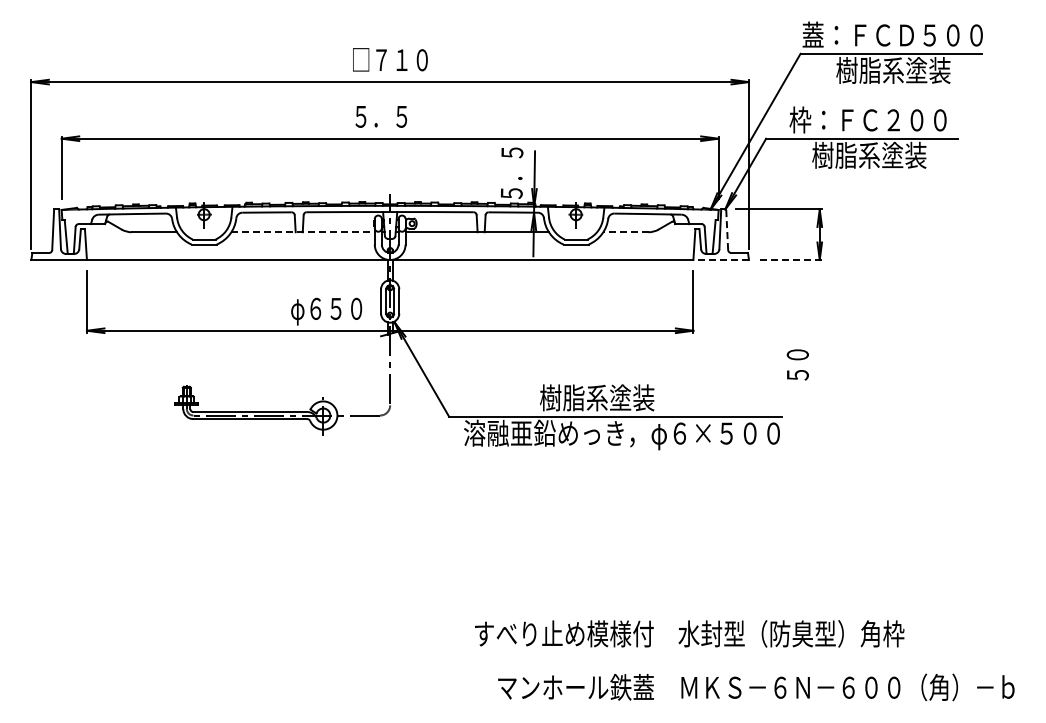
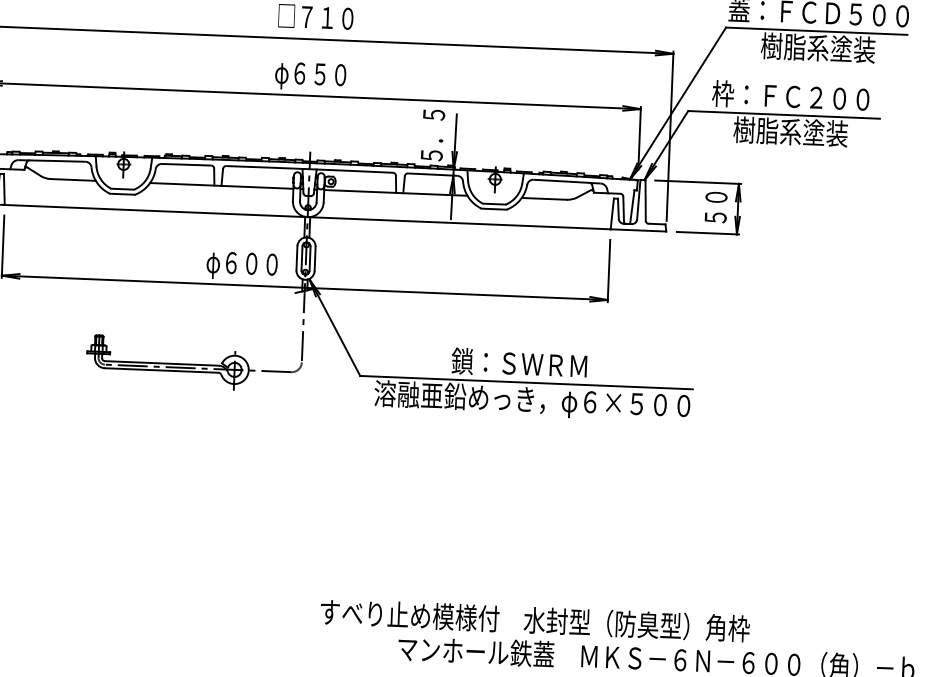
text: (387, 119) -> (310, 76), ５．５ -> φ６５０
line: (727, 229) -> (645, 200), dashed -> solid
line: (303, 232) -> (222, 186), dashed -> solid
line: (625, 232) -> (543, 199), dashed -> solid
line: (721, 260) -> (638, 230), dashed -> solid
line: (791, 260) -> (708, 233), dashed -> solid
text: (335, 308) -> (251, 263), φ６５０ -> φ６００
text: (797, 364) -> (715, 207), moved
text: (607, 397) -> (519, 363), 樹脂系塗装 -> 鎖：ＳＷＲＭ
text: (689, 633) -> (535, 620), moved

